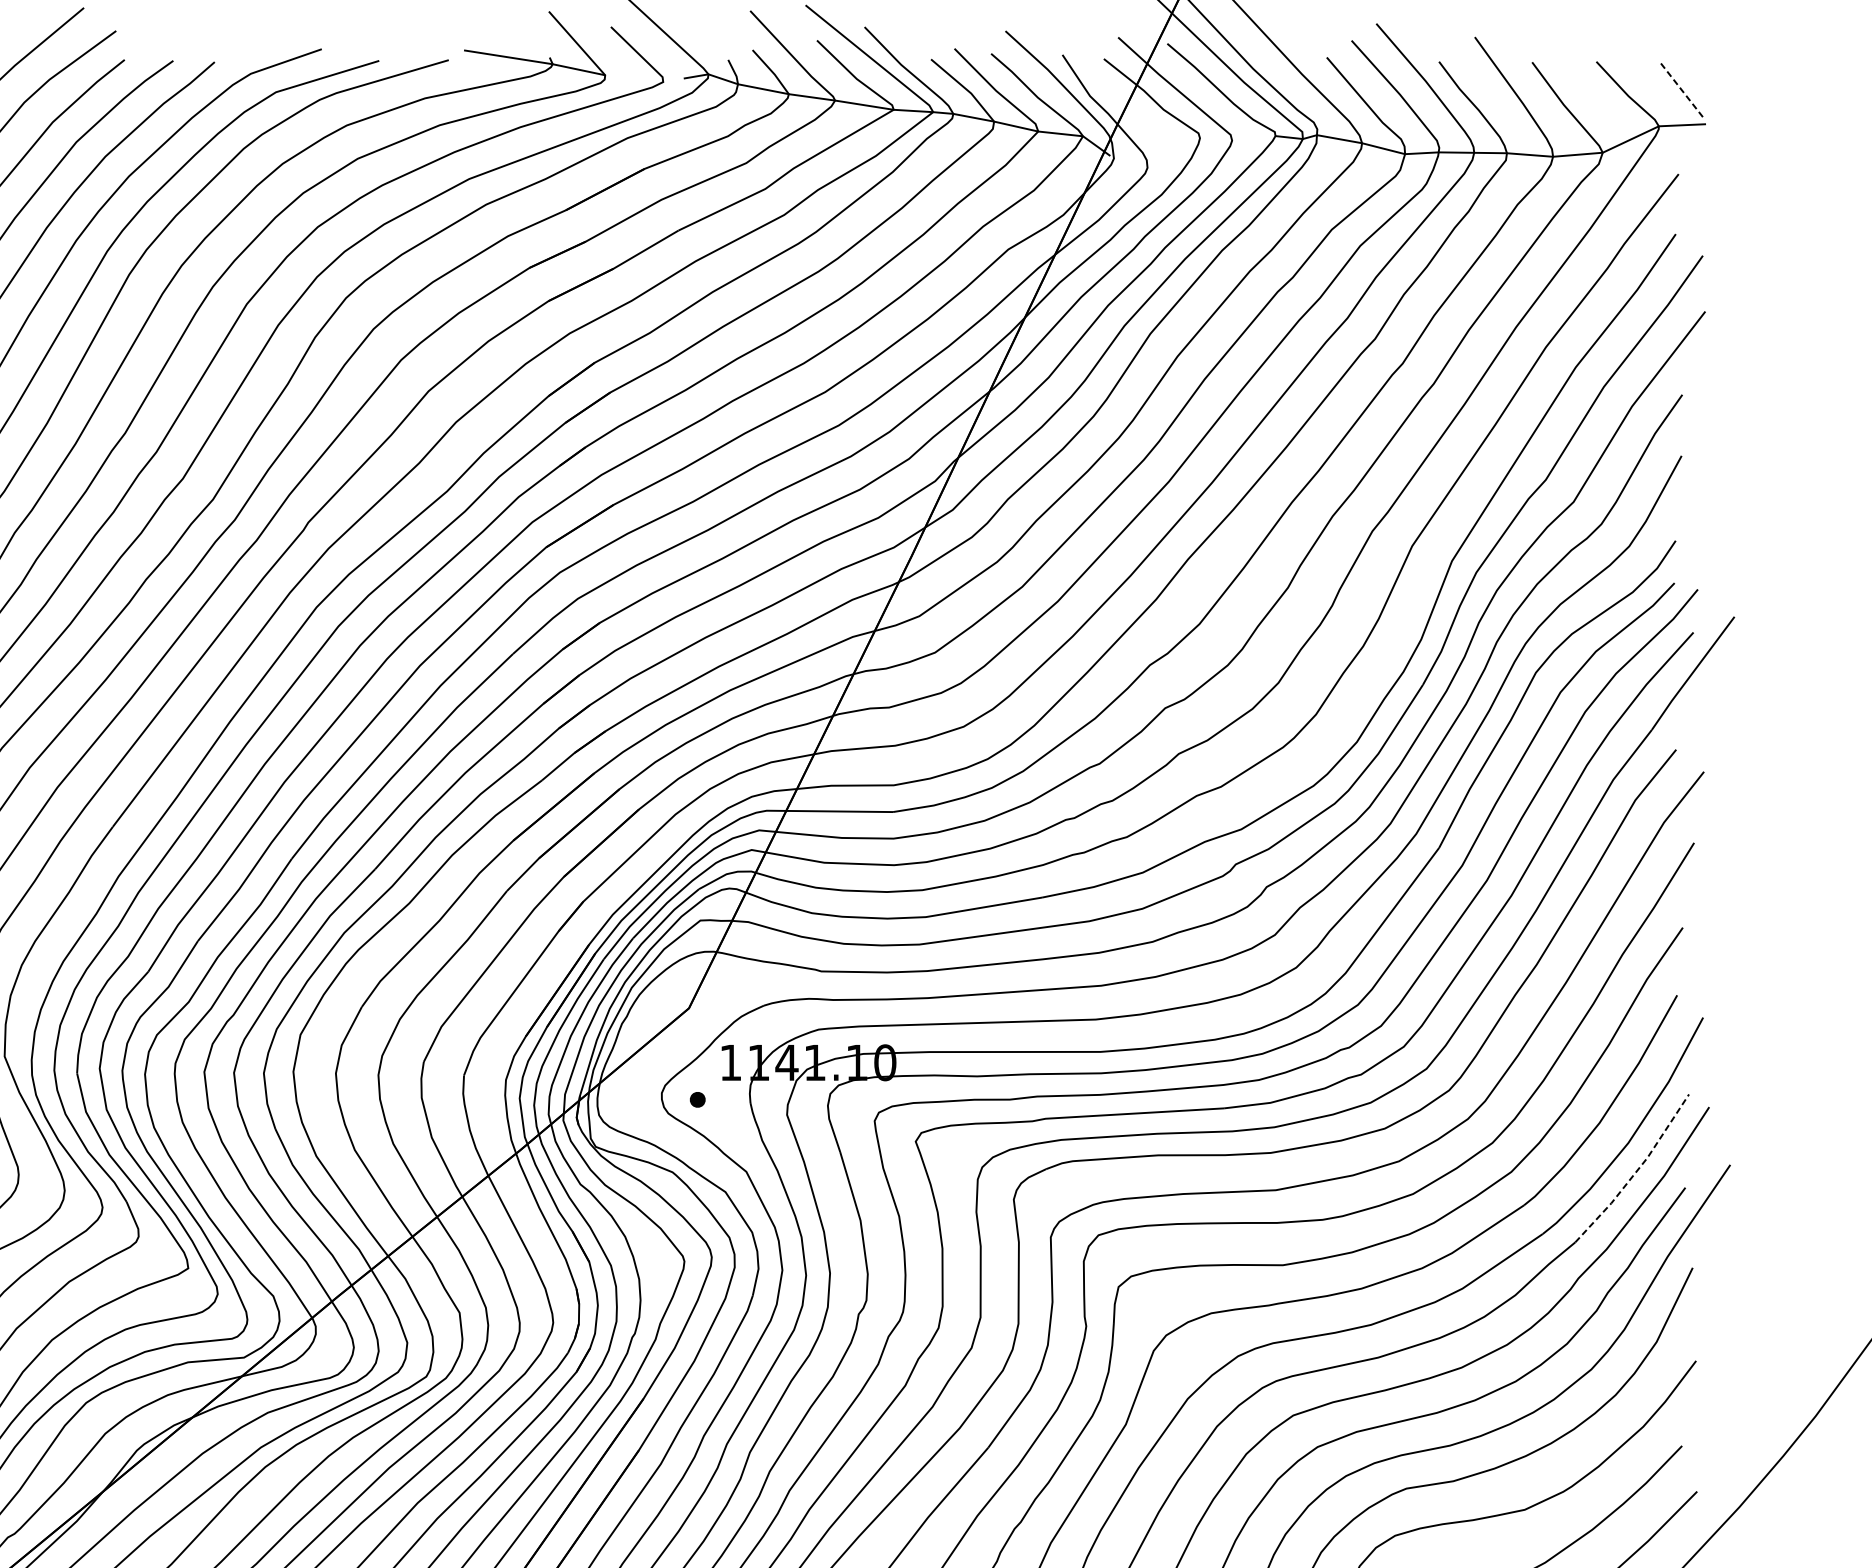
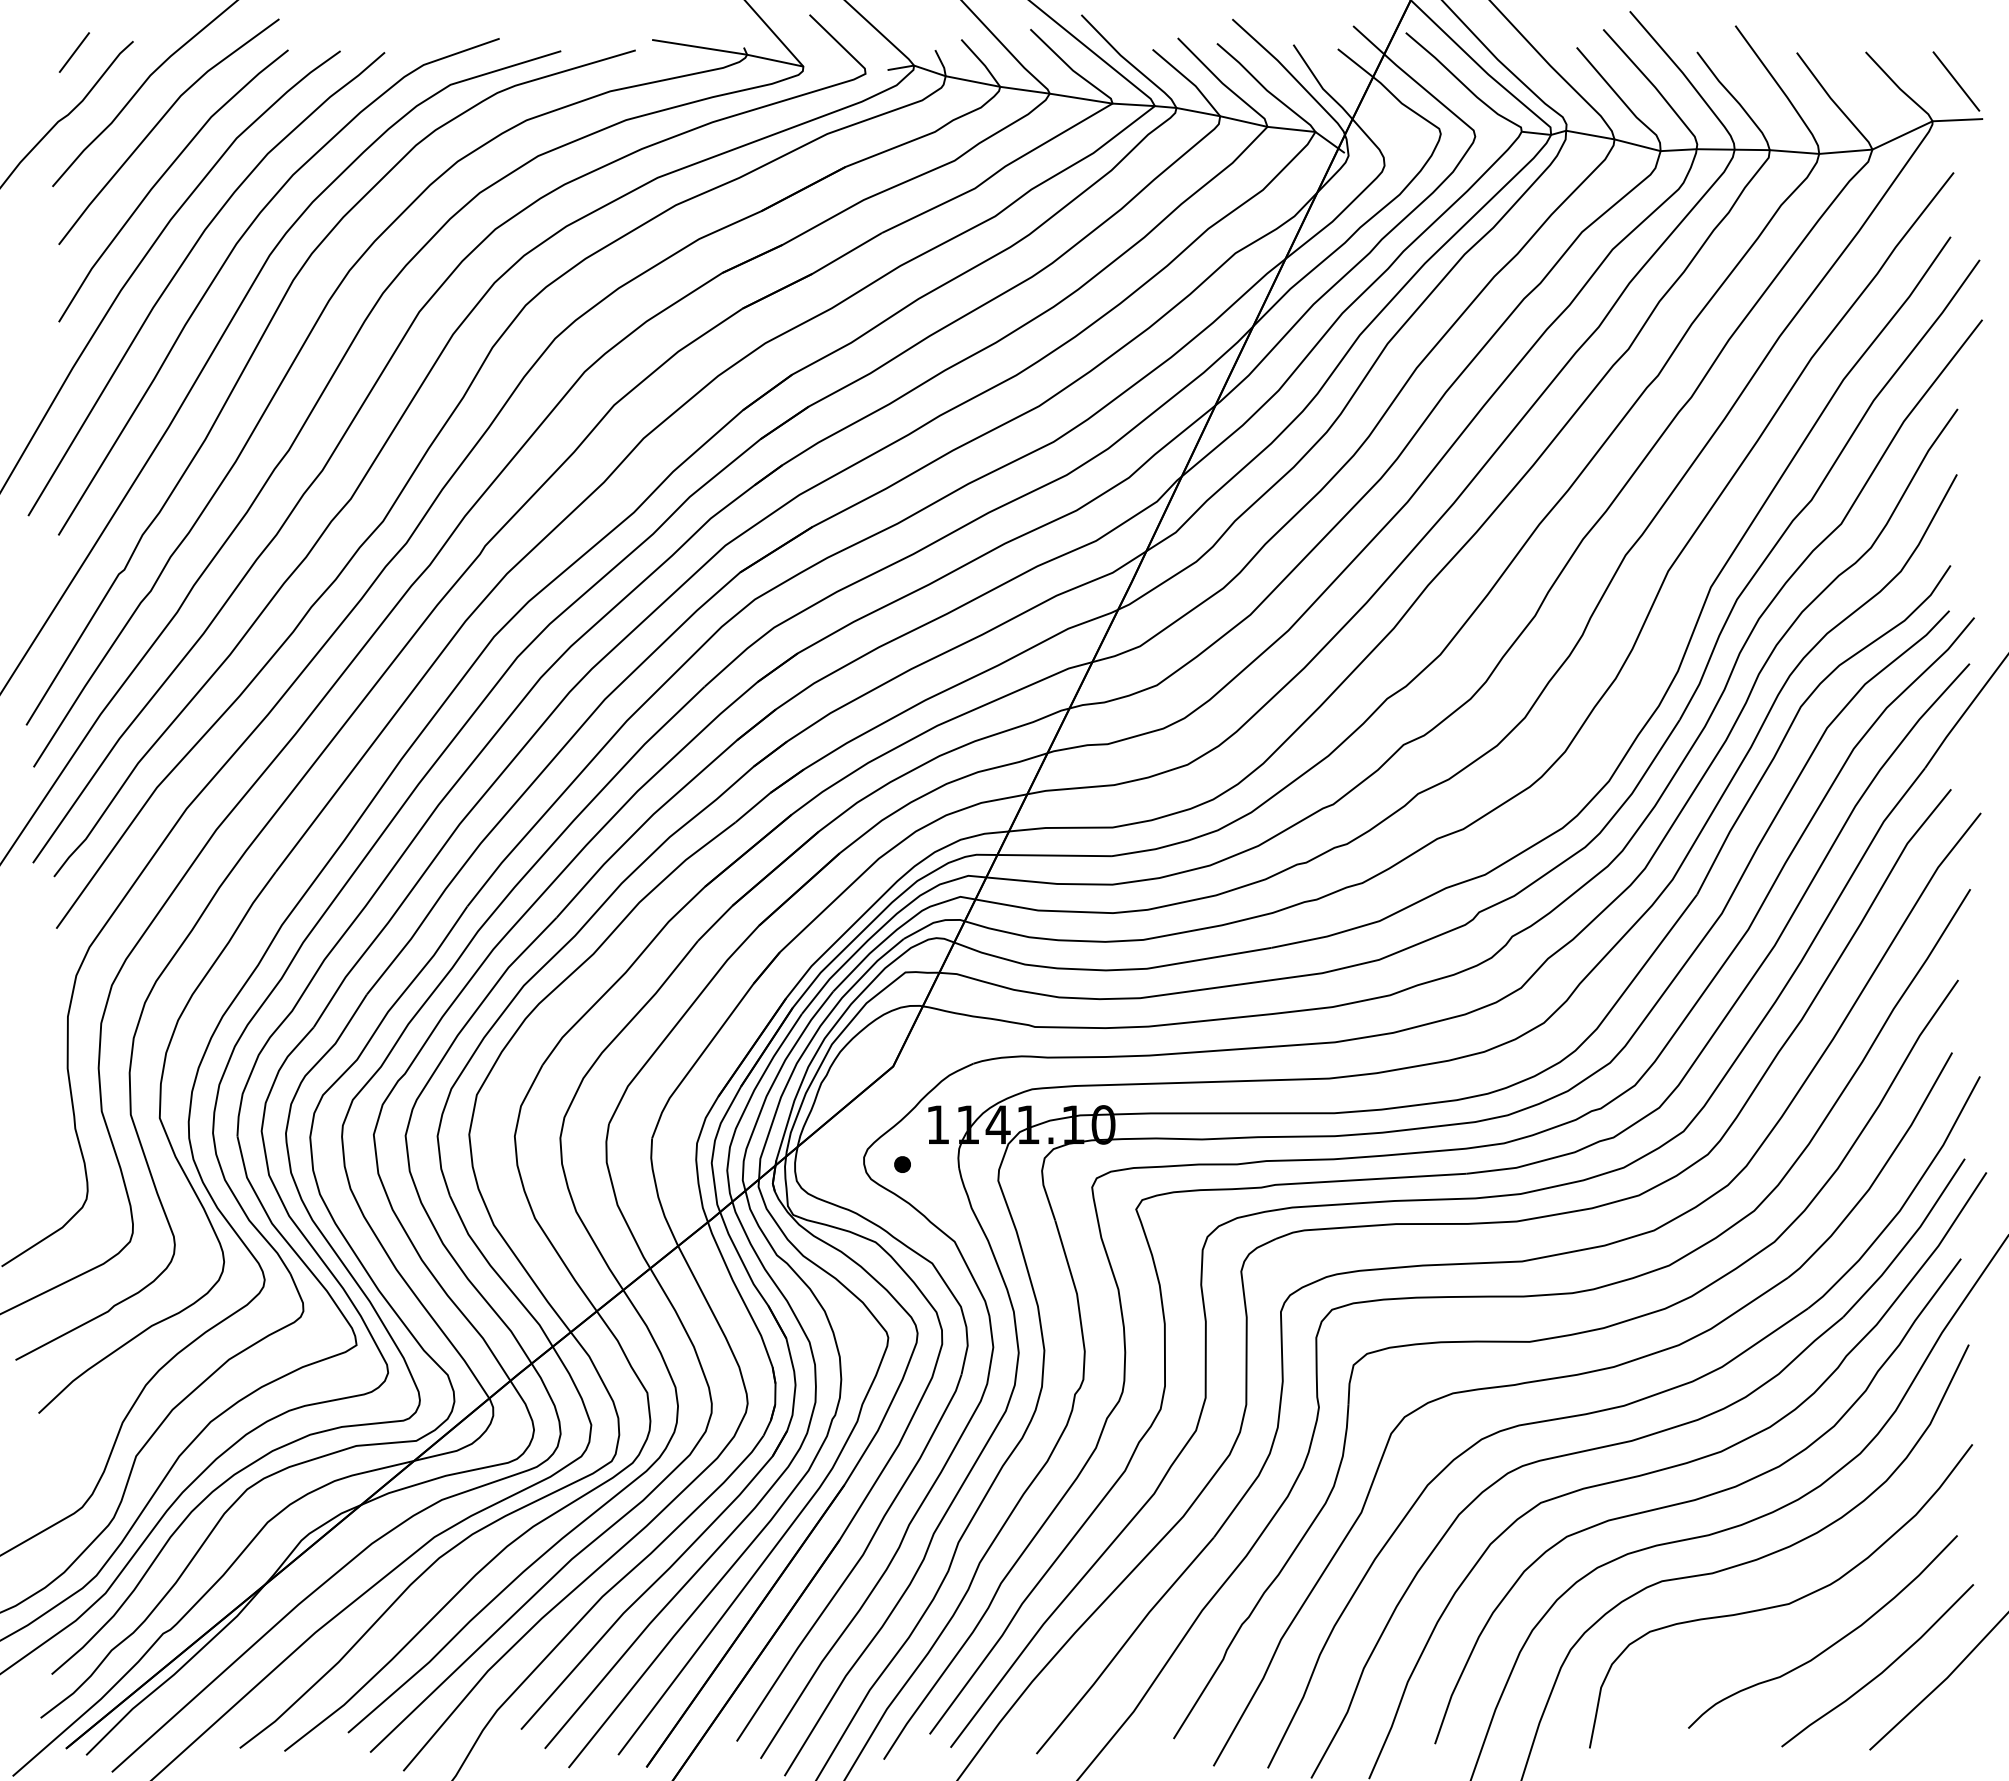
line: (1681, 89) -> (1956, 81), dashed -> solid
line: (1636, 1171) -> (1908, 1241), dashed -> solid

